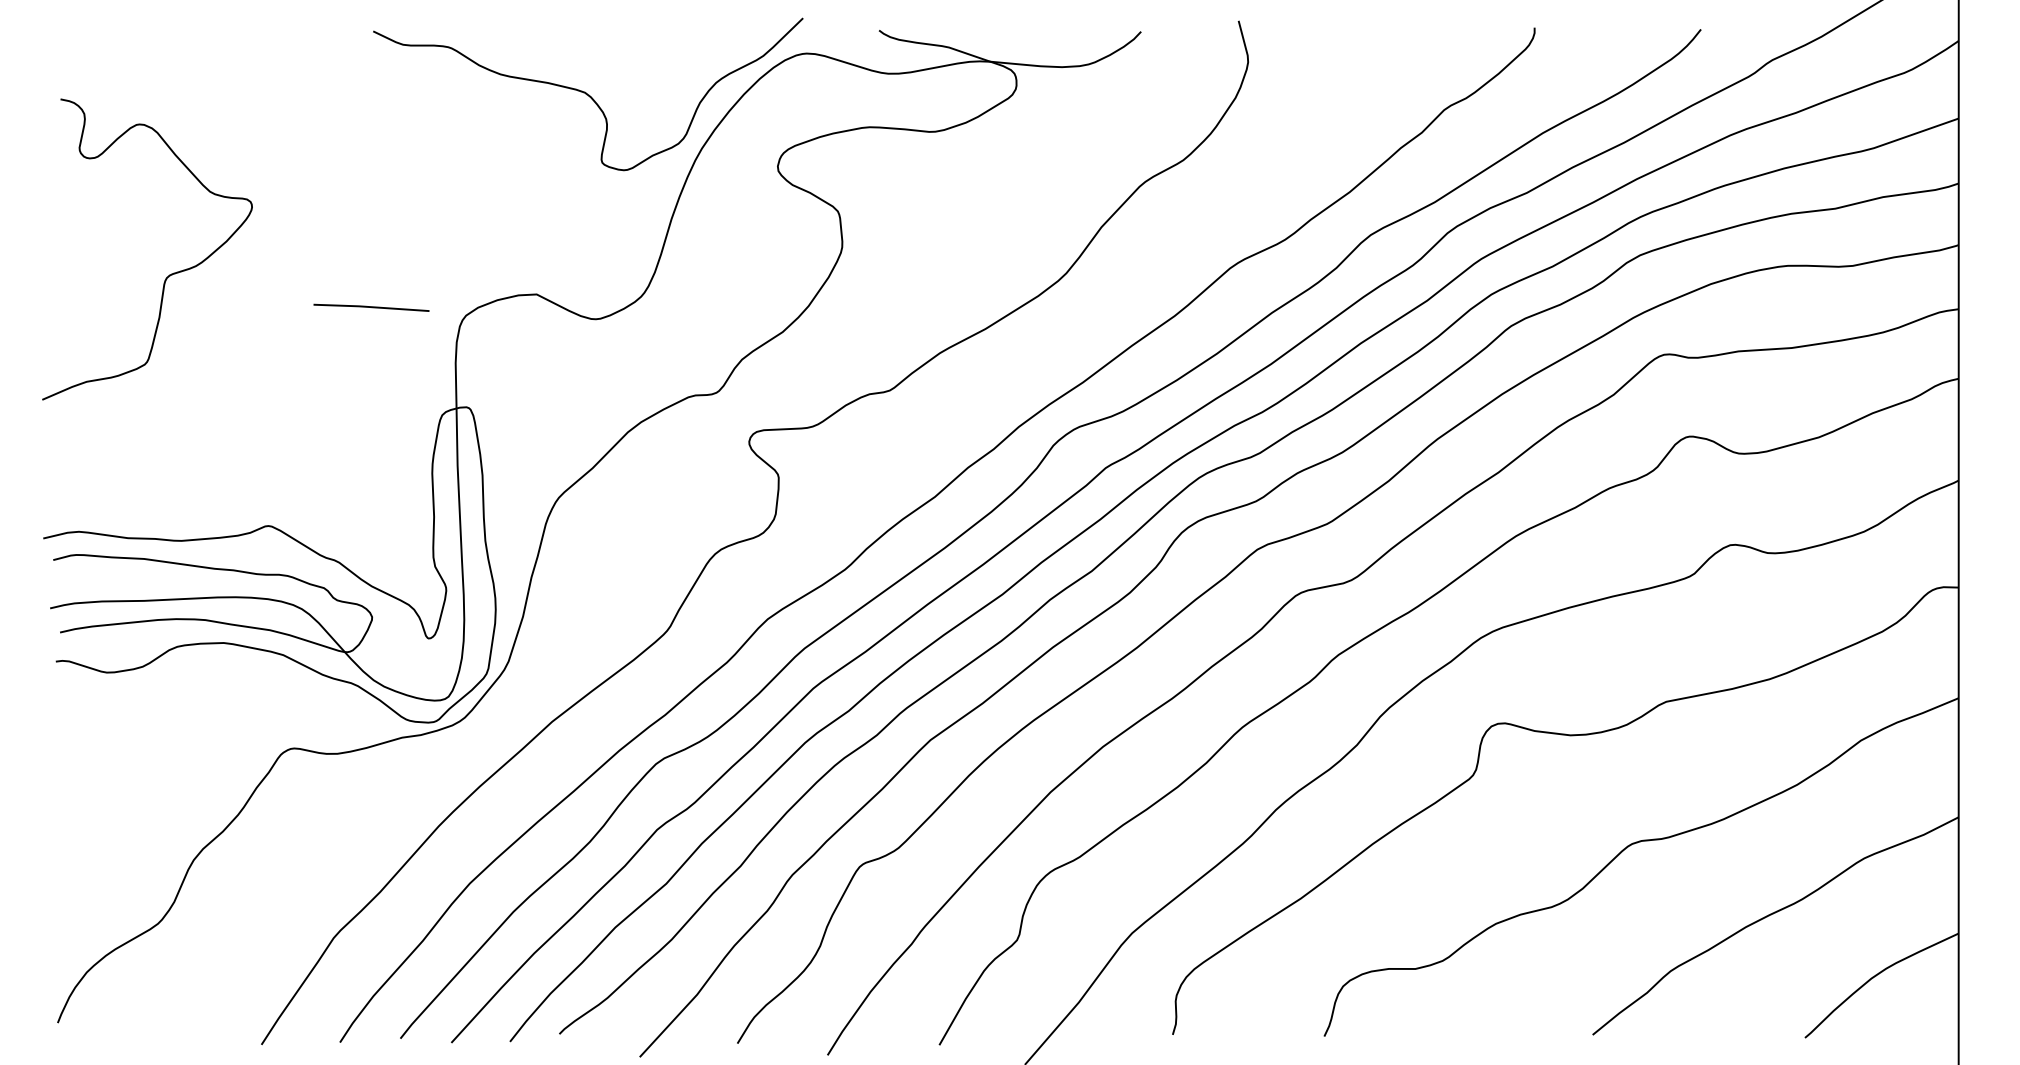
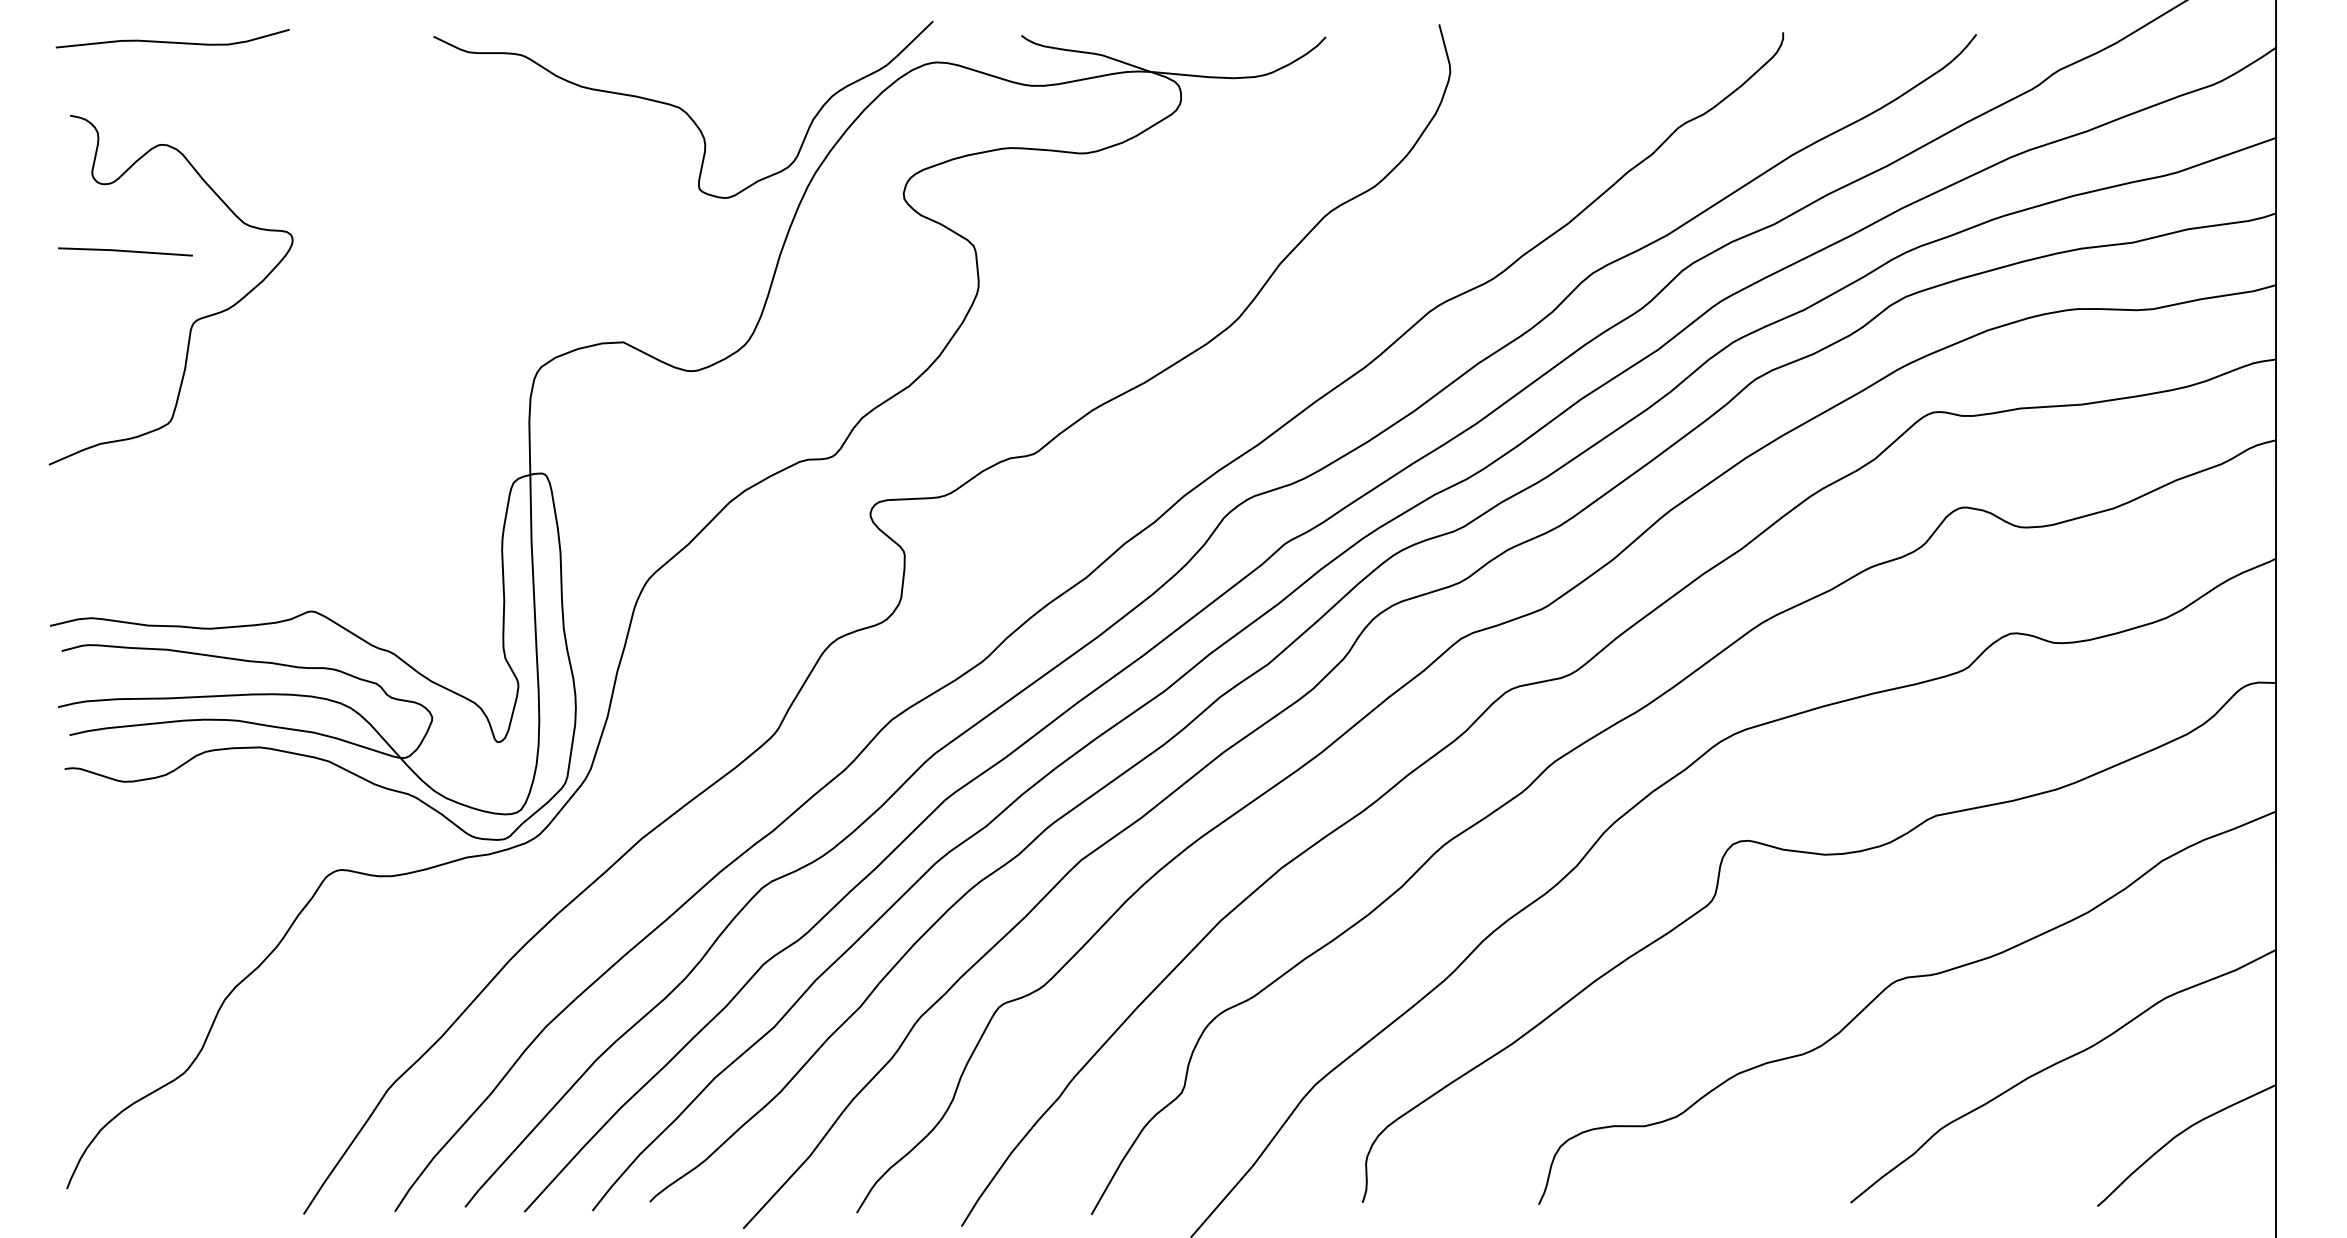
curve: (148, 35) -> (172, 41), added
line: (371, 307) -> (125, 251), moved

